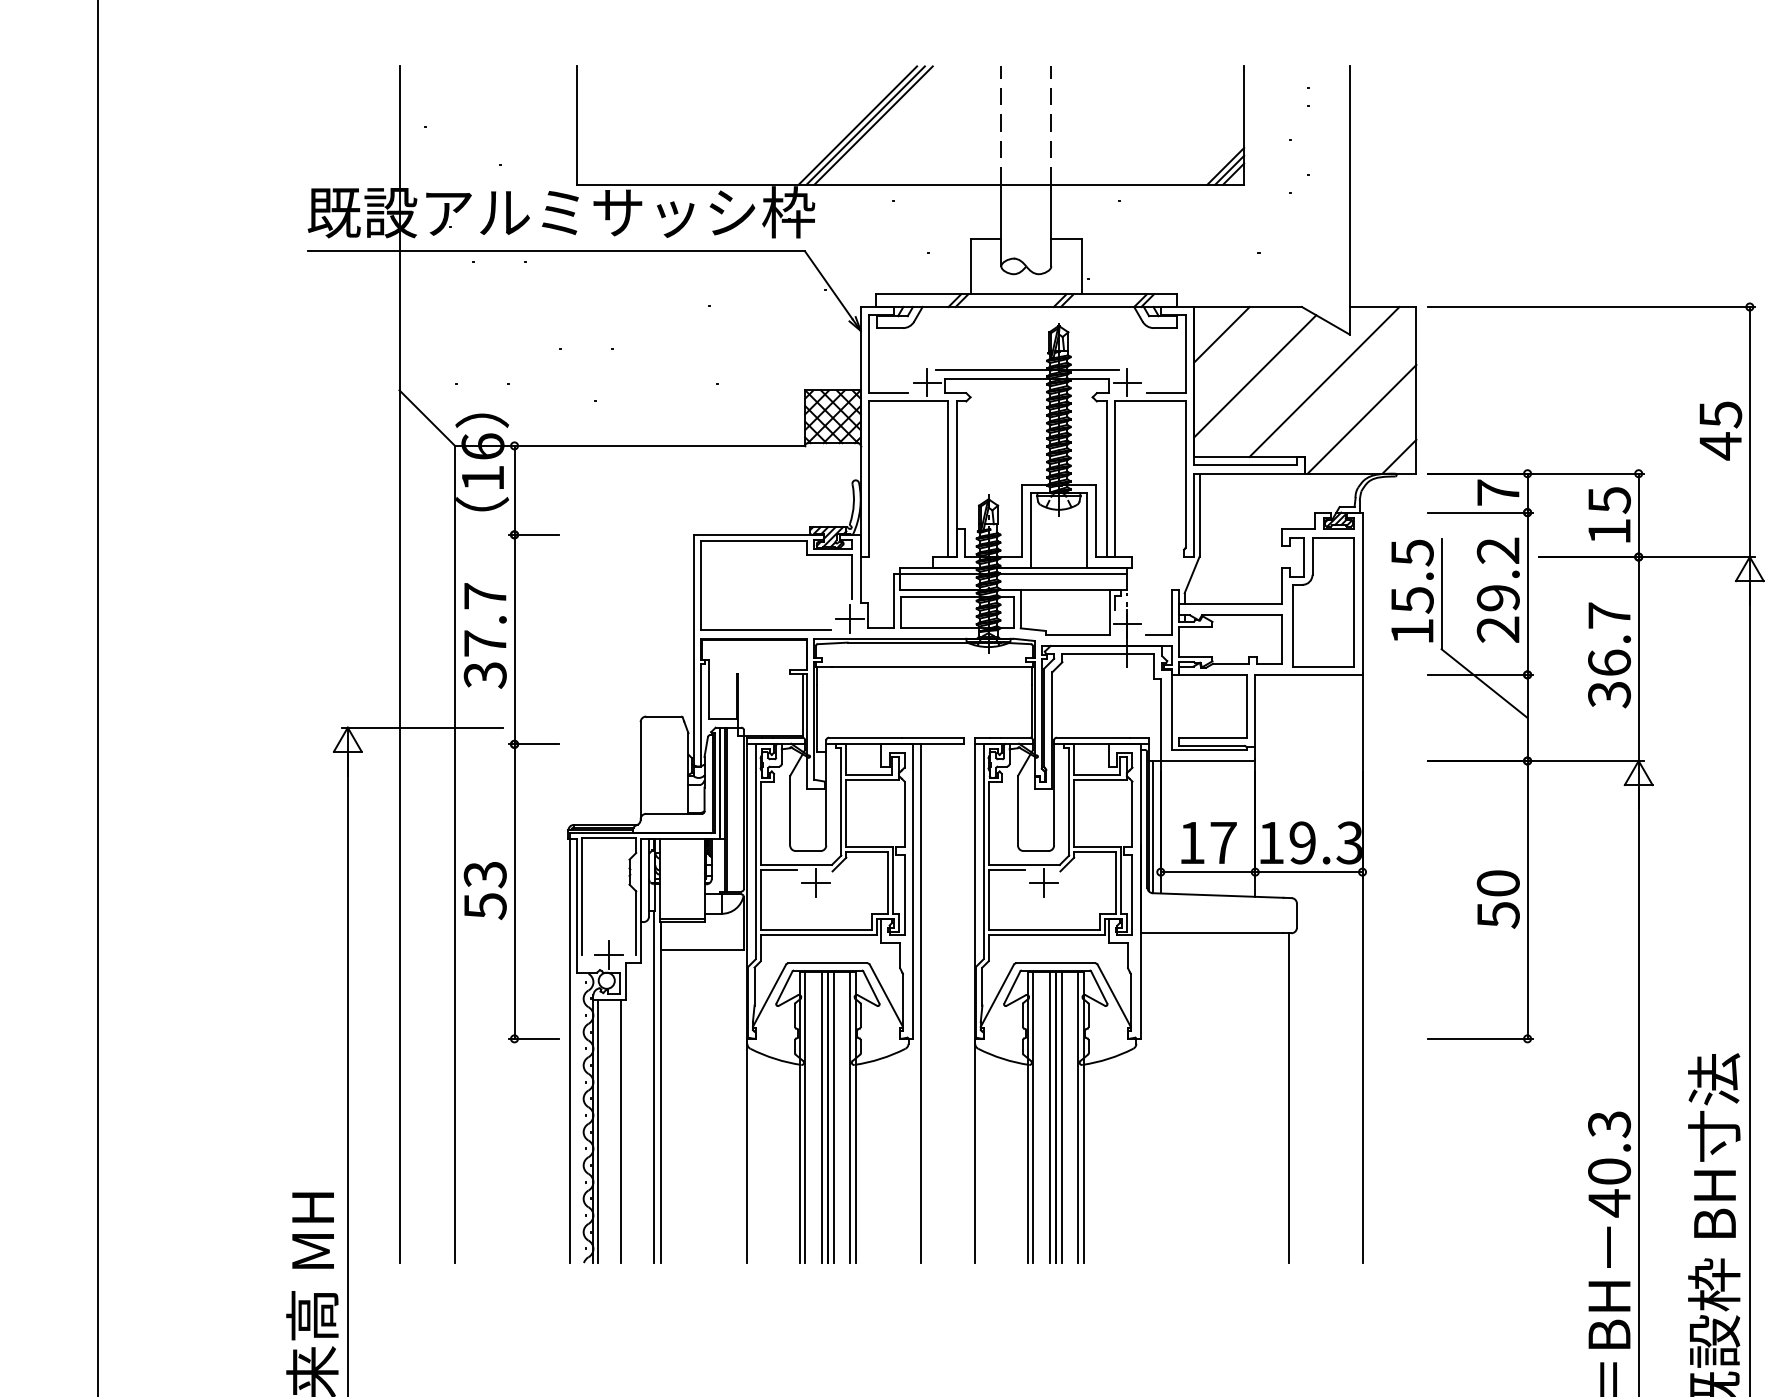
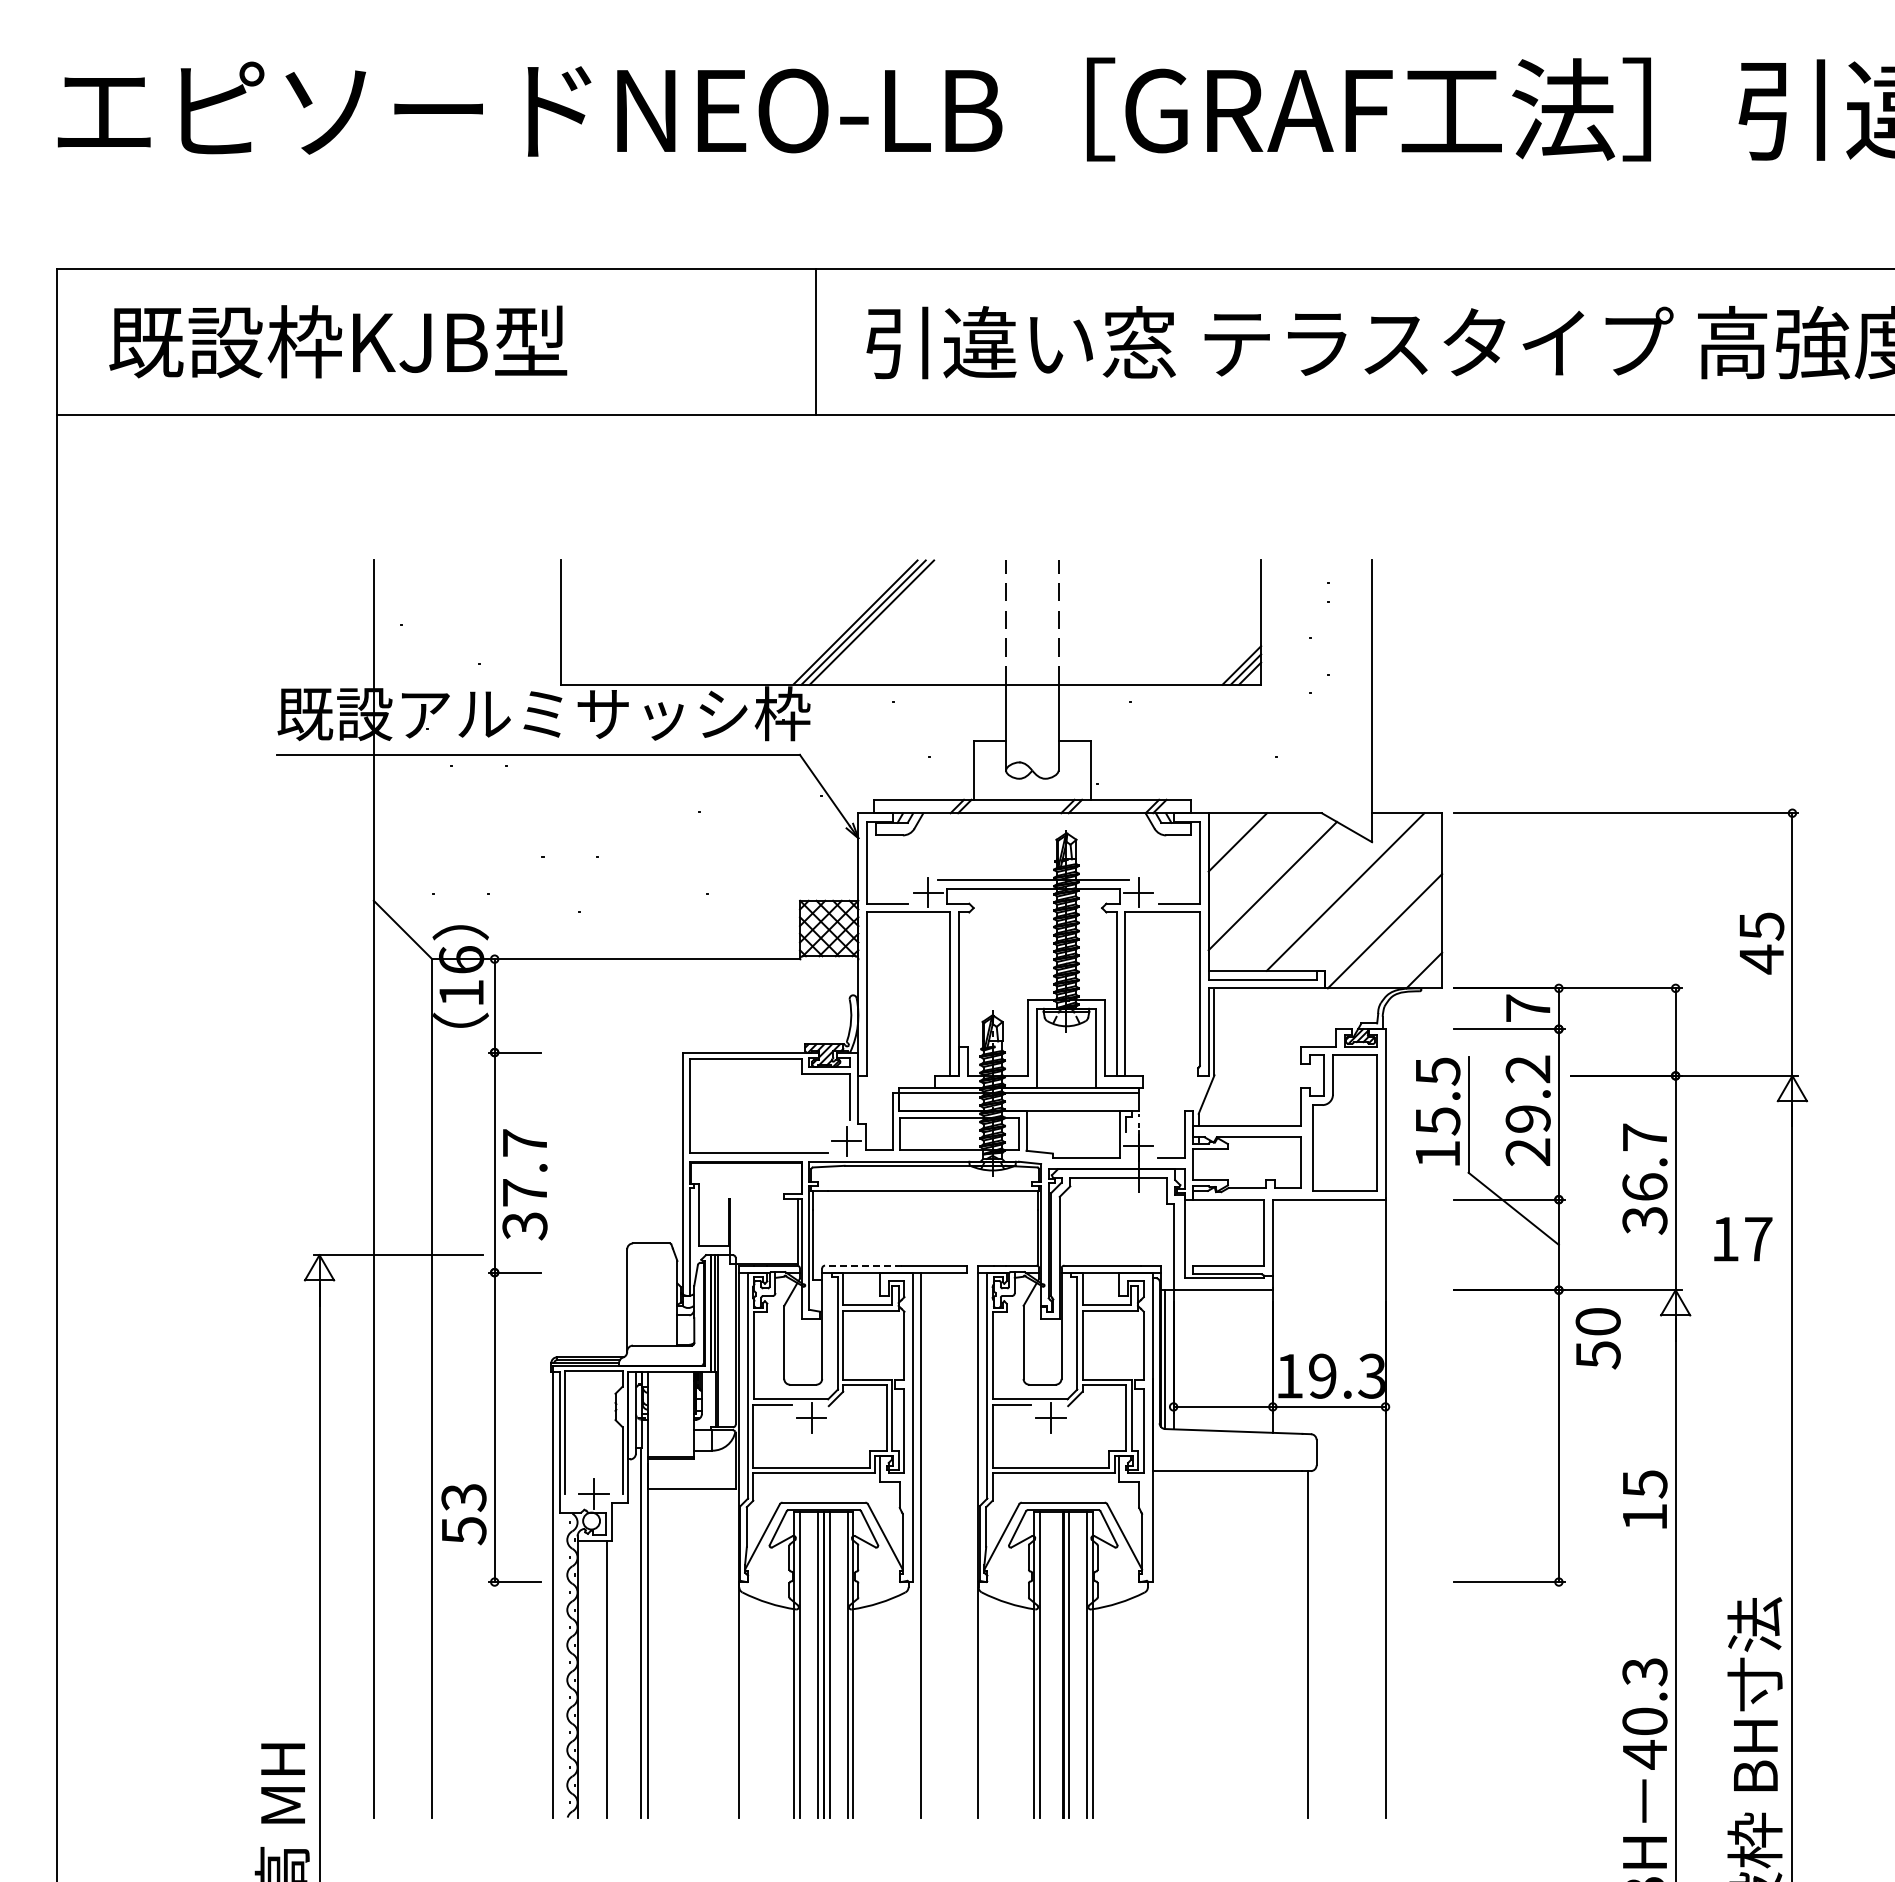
text: (1609, 514) -> (1645, 1499), moved
text: (484, 635) -> (524, 1184), moved
line: (864, 737) -> (862, 1265), solid -> dashed
text: (1209, 843) -> (1743, 1239), moved
text: (484, 890) -> (463, 1514), moved
text: (1497, 899) -> (1597, 1338), moved
line: (1050, 1117) -> (1057, 1664), removed
line: (598, 1131) -> (582, 1679), removed

